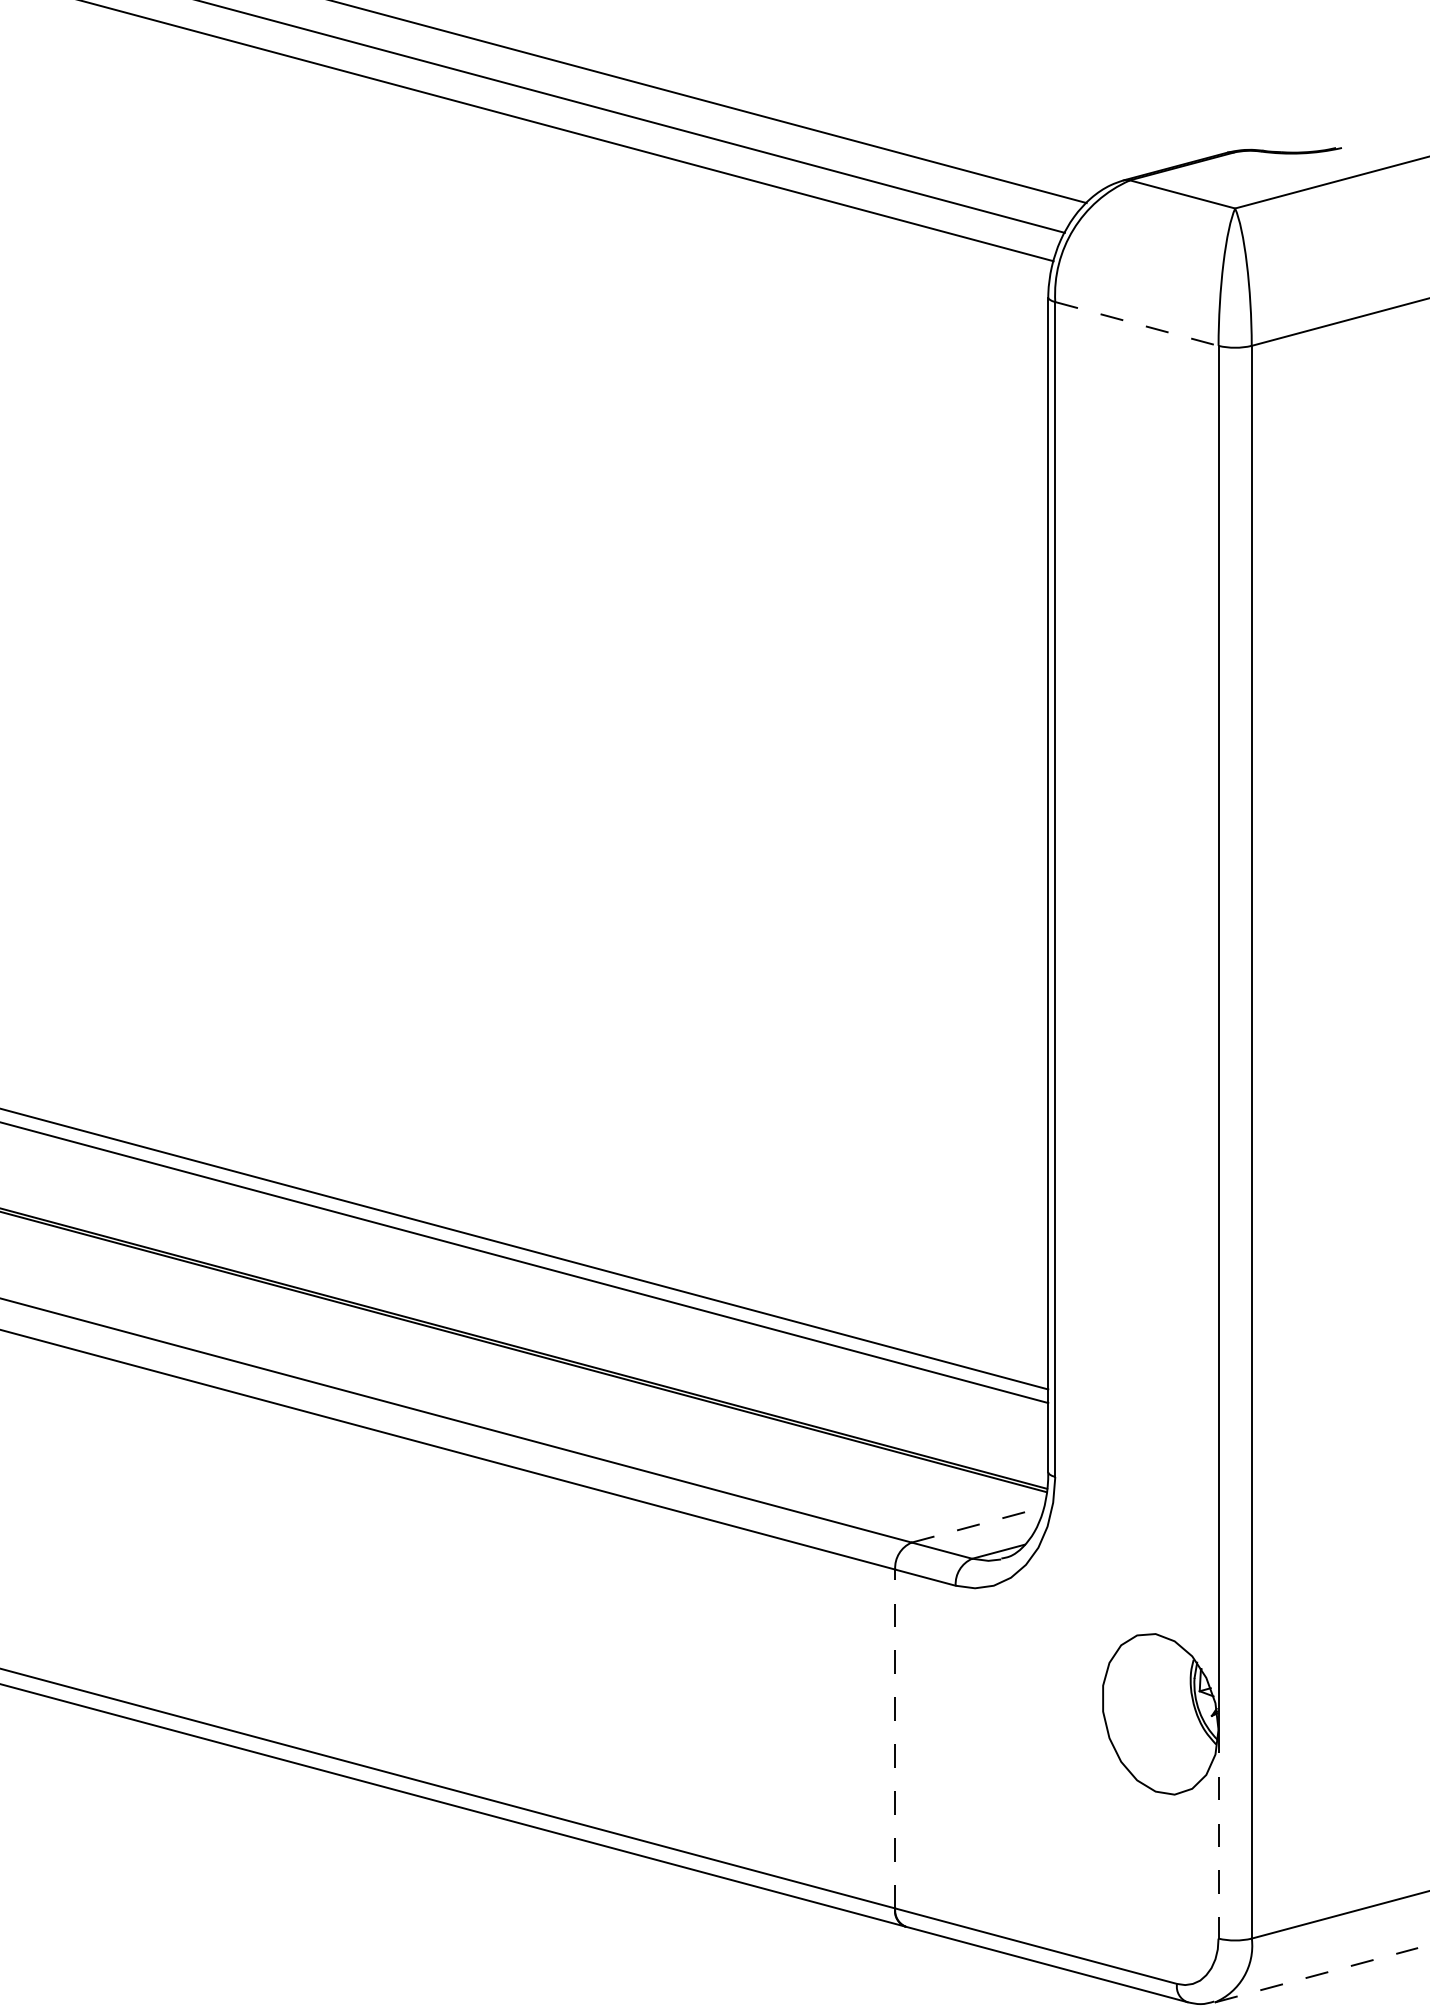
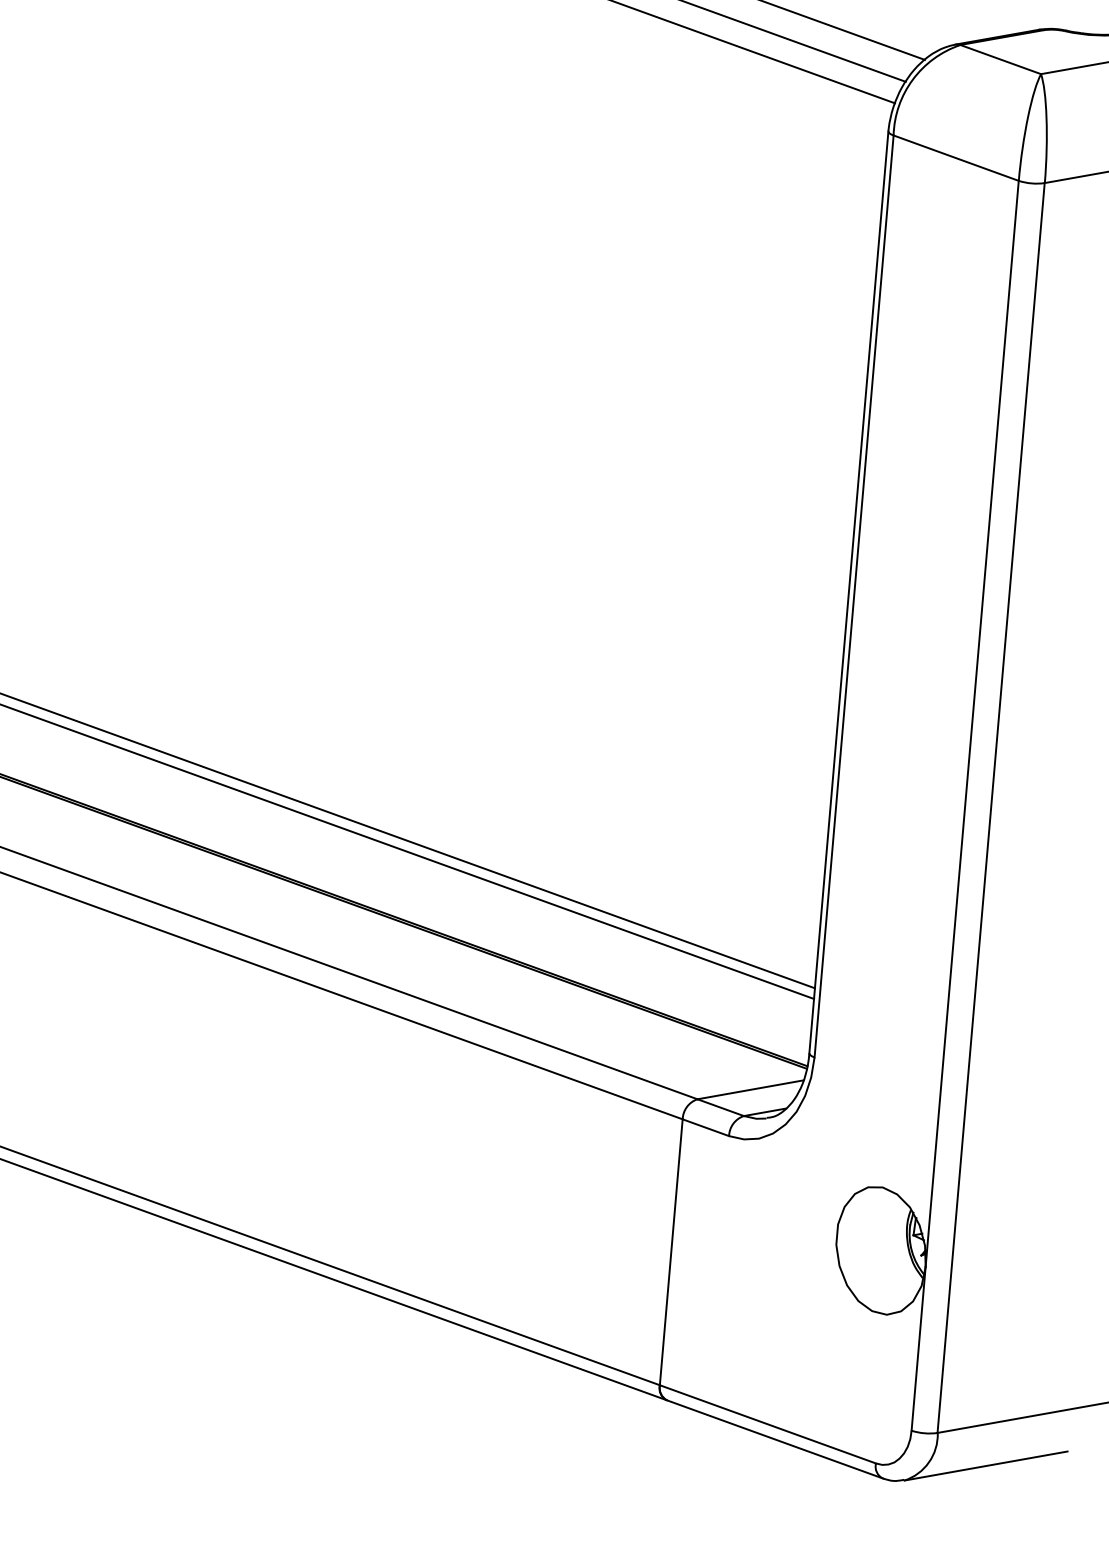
line: (1136, 323) -> (955, 157), dashed -> solid
line: (978, 1524) -> (751, 1089), dashed -> solid
line: (895, 1738) -> (671, 1251), dashed -> solid
line: (1218, 1834) -> (918, 1348), dashed -> solid
line: (1317, 1975) -> (986, 1466), dashed -> solid

